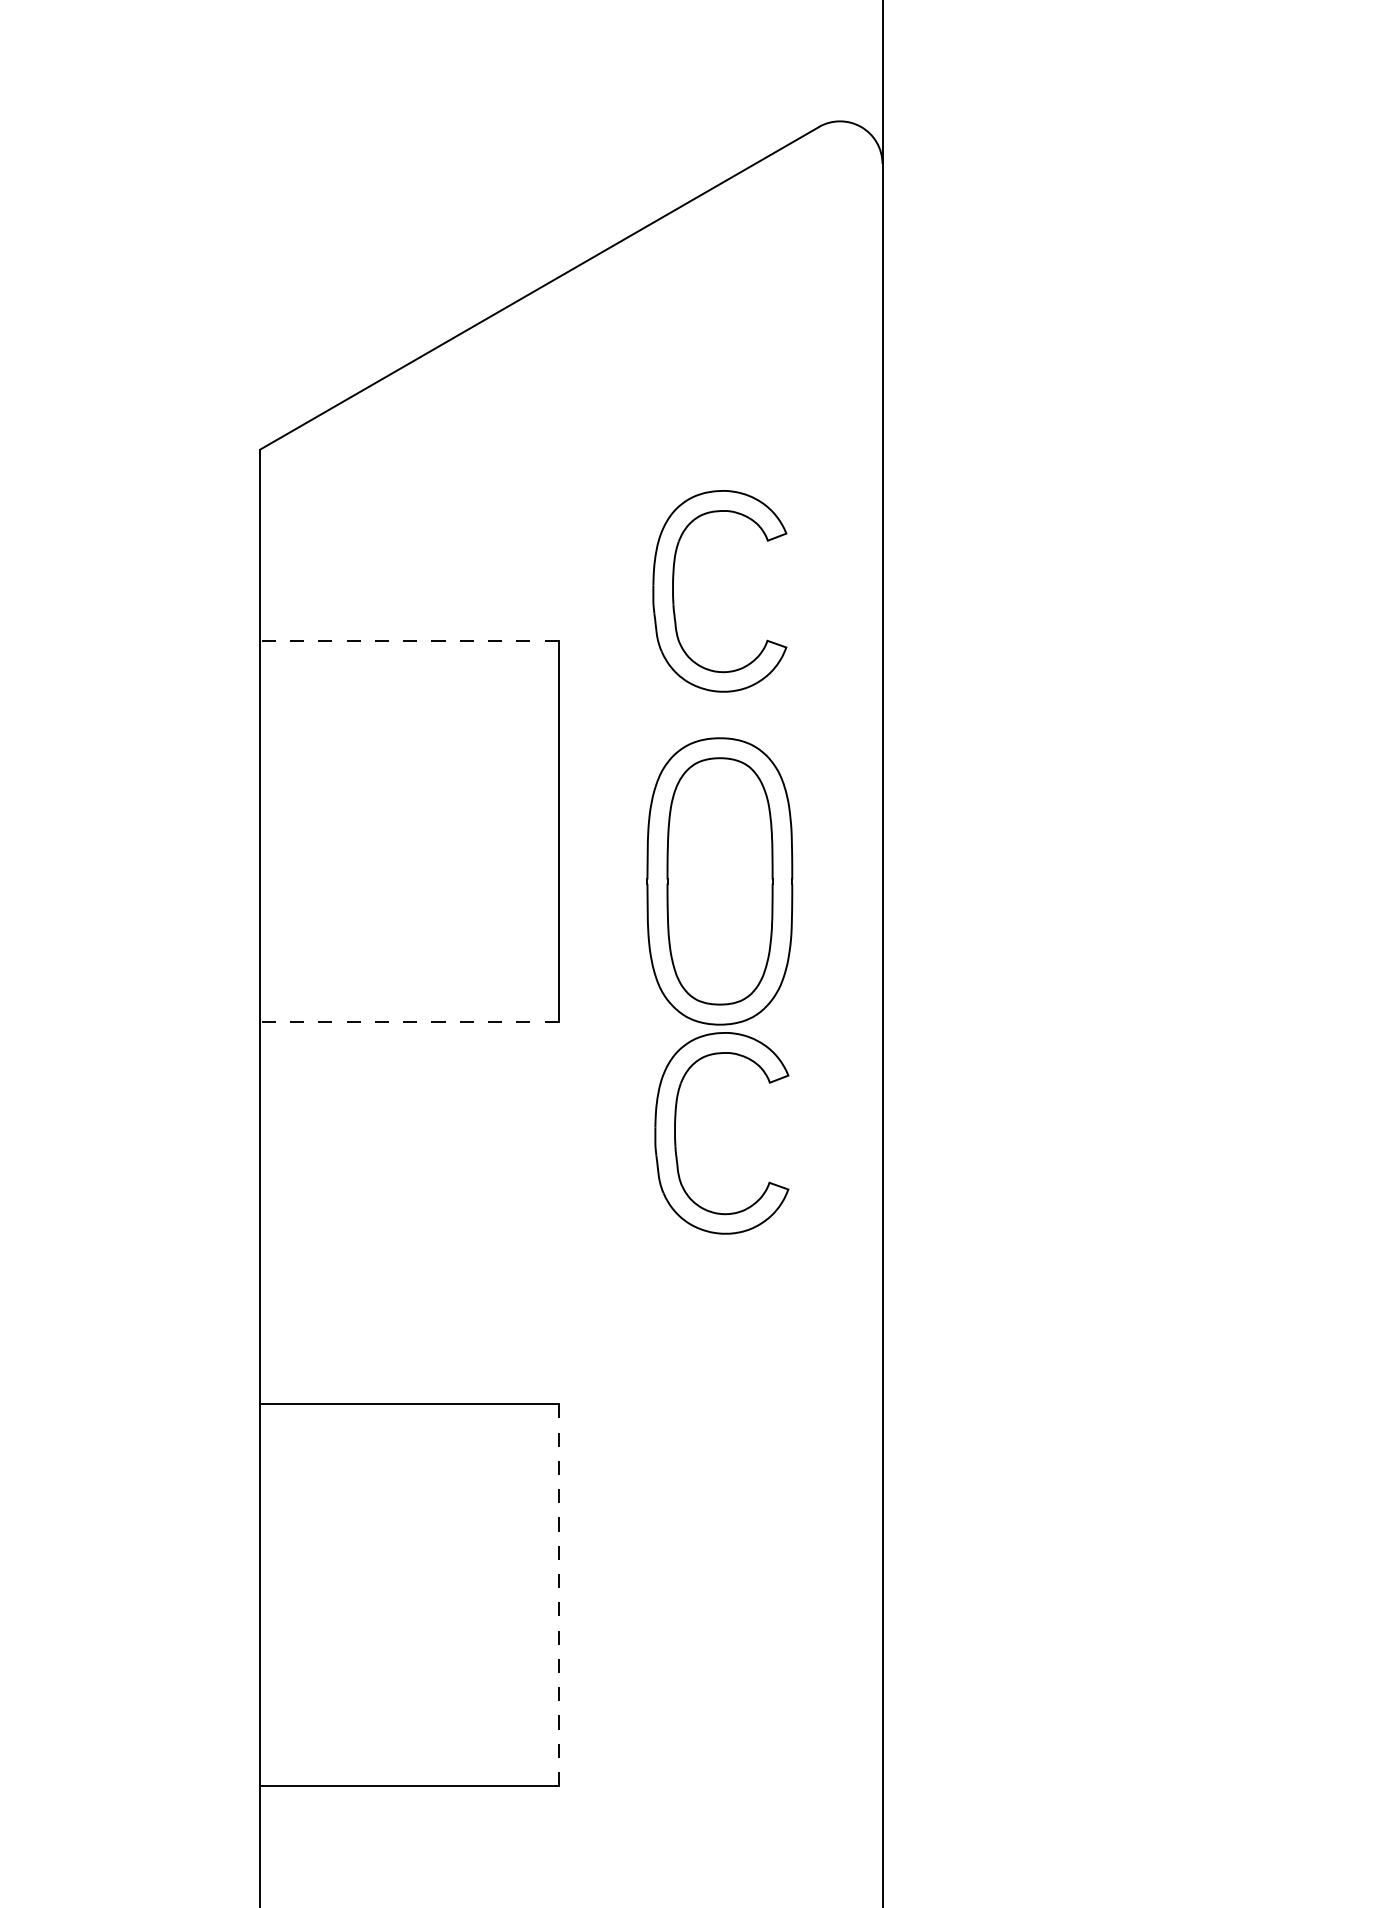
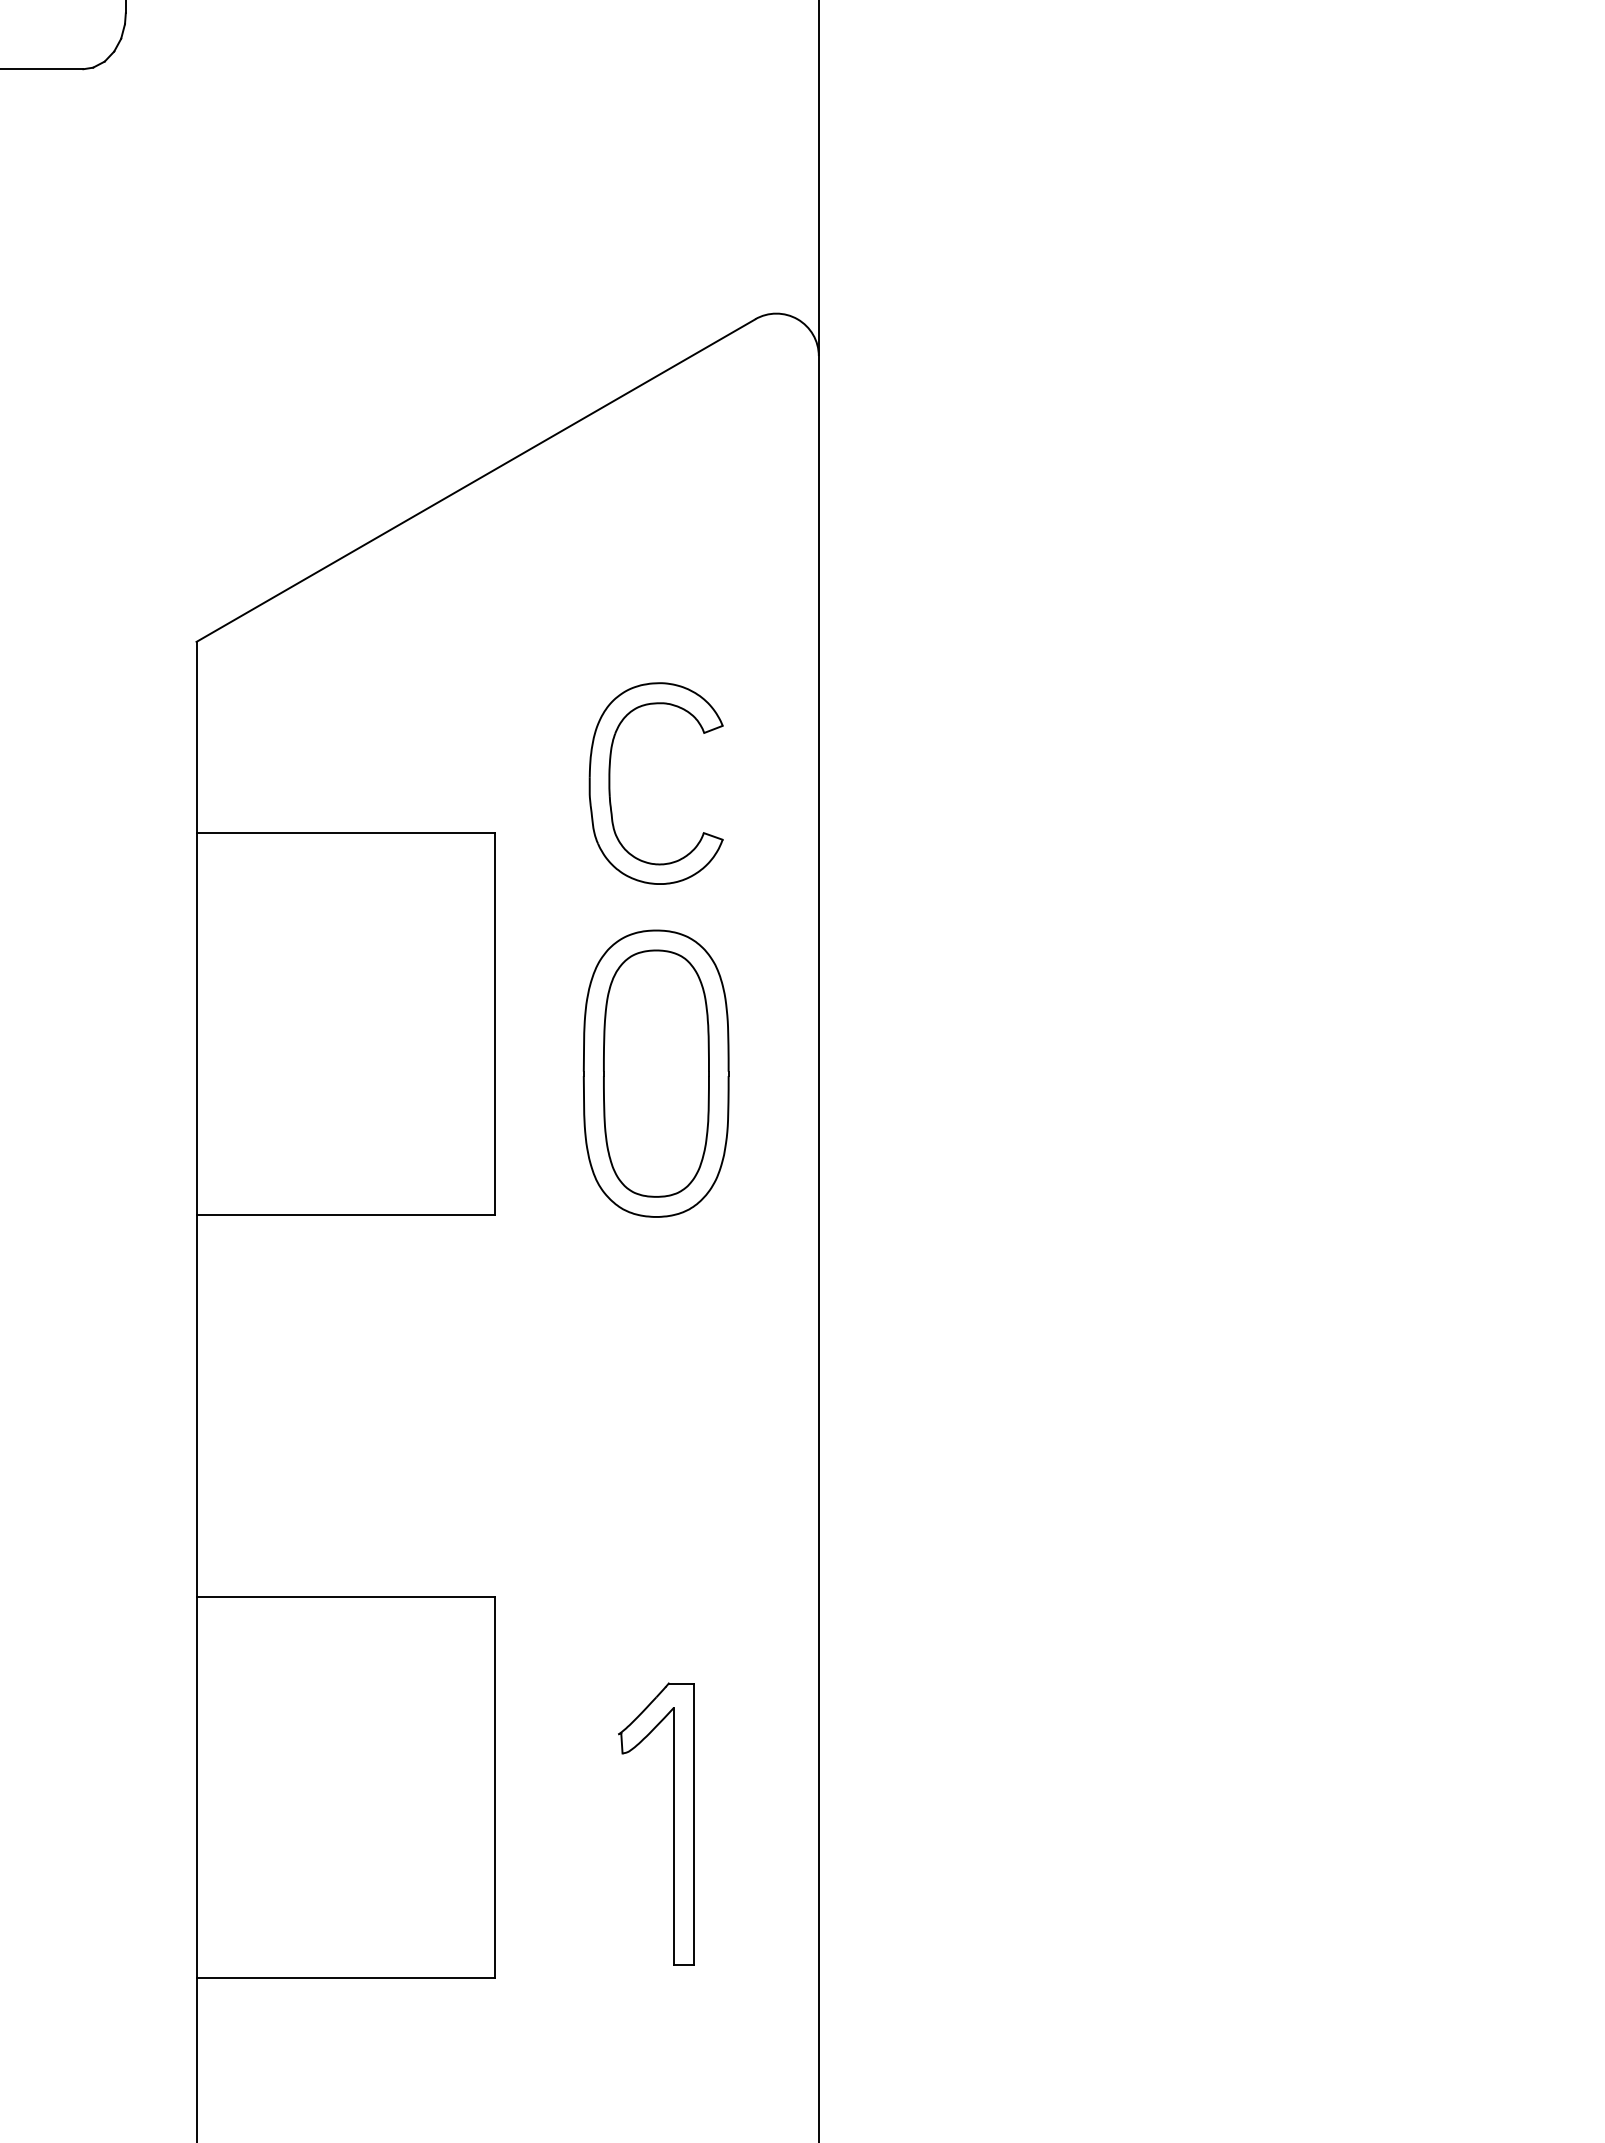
line: (409, 640) -> (345, 832), dashed -> solid
line: (409, 1022) -> (345, 1214), dashed -> solid
part: (676, 1133) -> (612, 1325), removed
line: (559, 1595) -> (495, 1787), dashed -> solid
part: (737, 1631) -> (673, 1823), added

